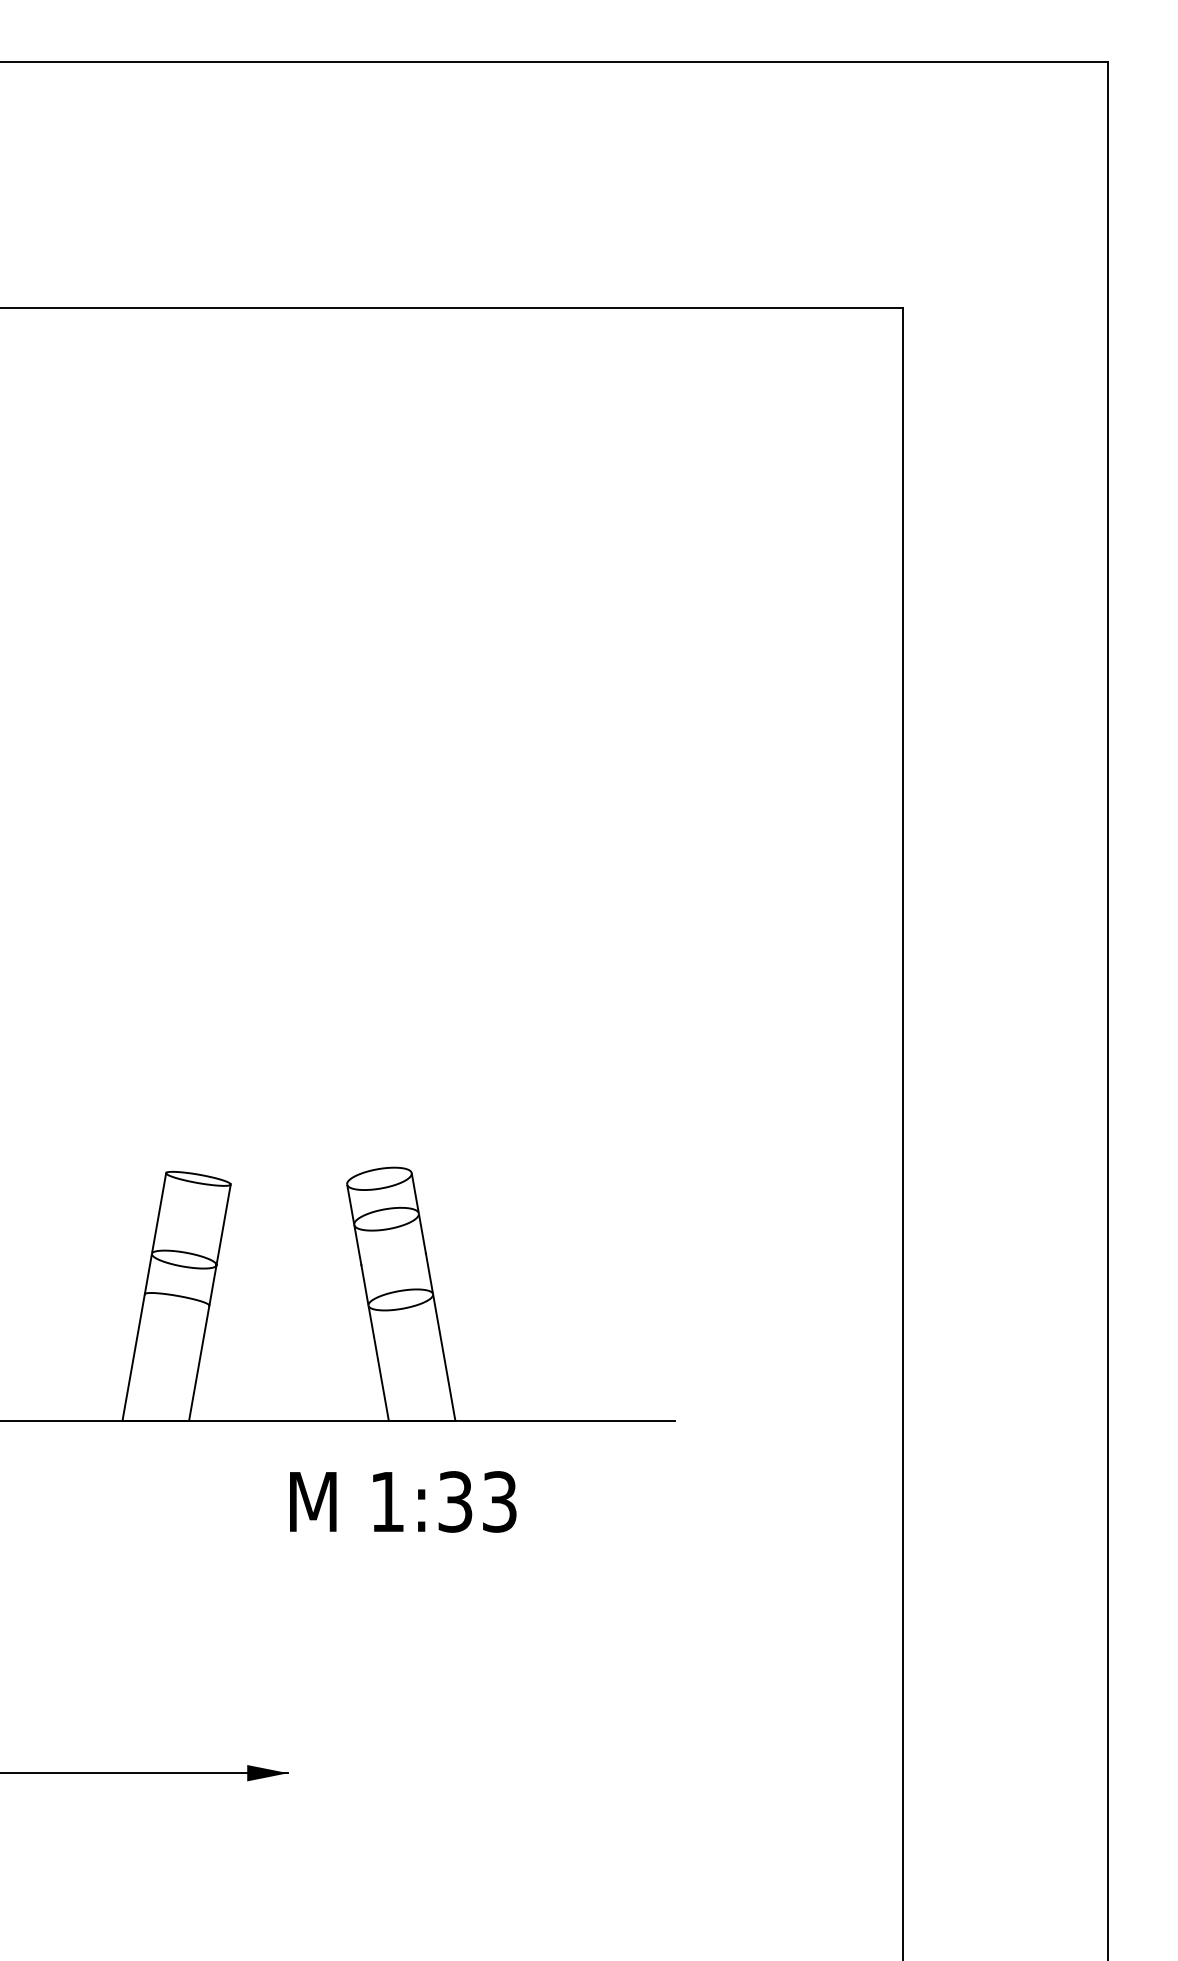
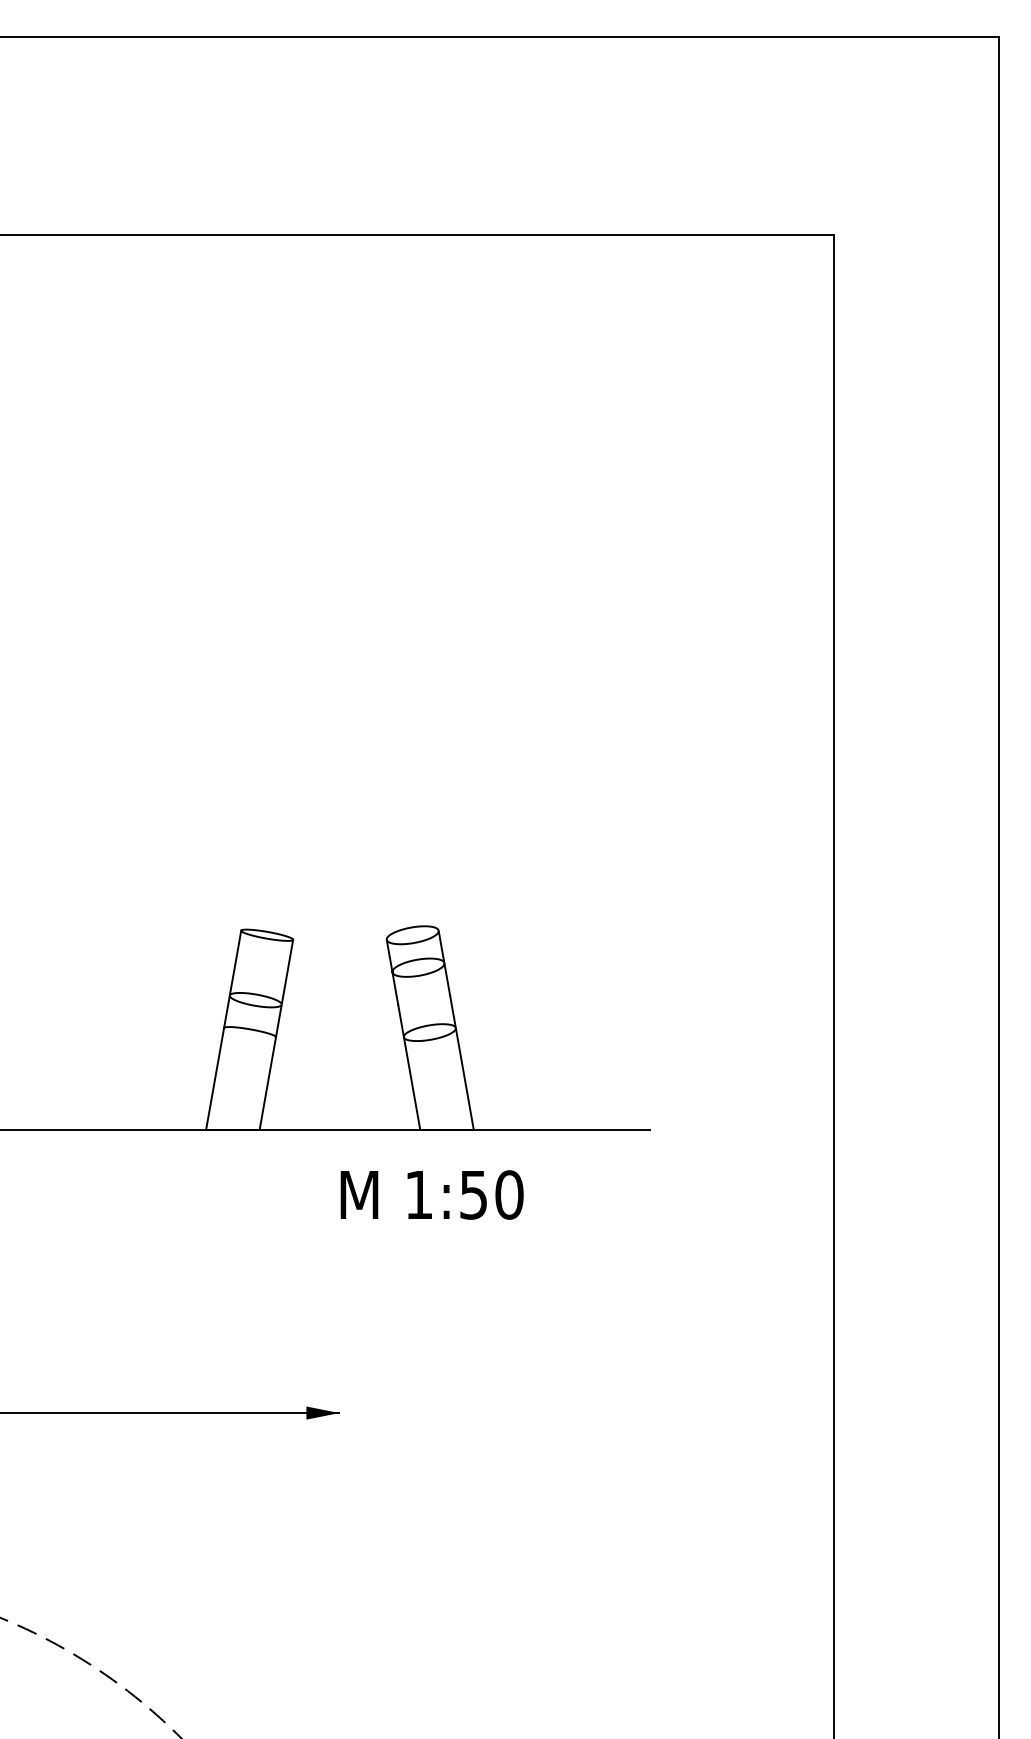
text: (477, 1501) -> (491, 1194), 1:33 -> 1:50

